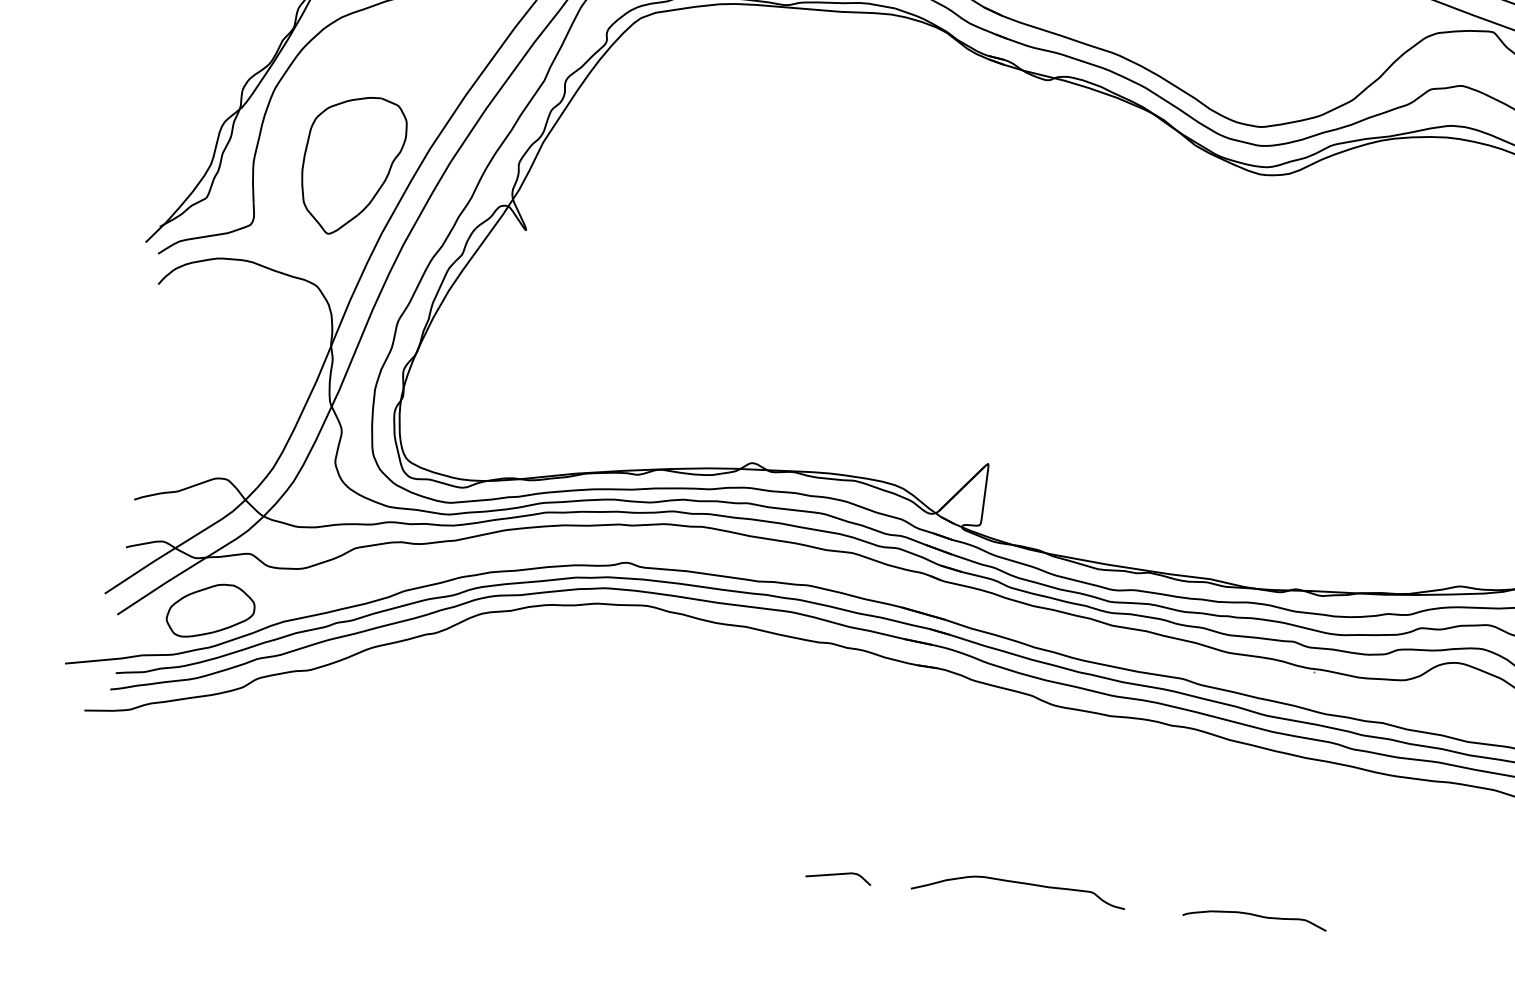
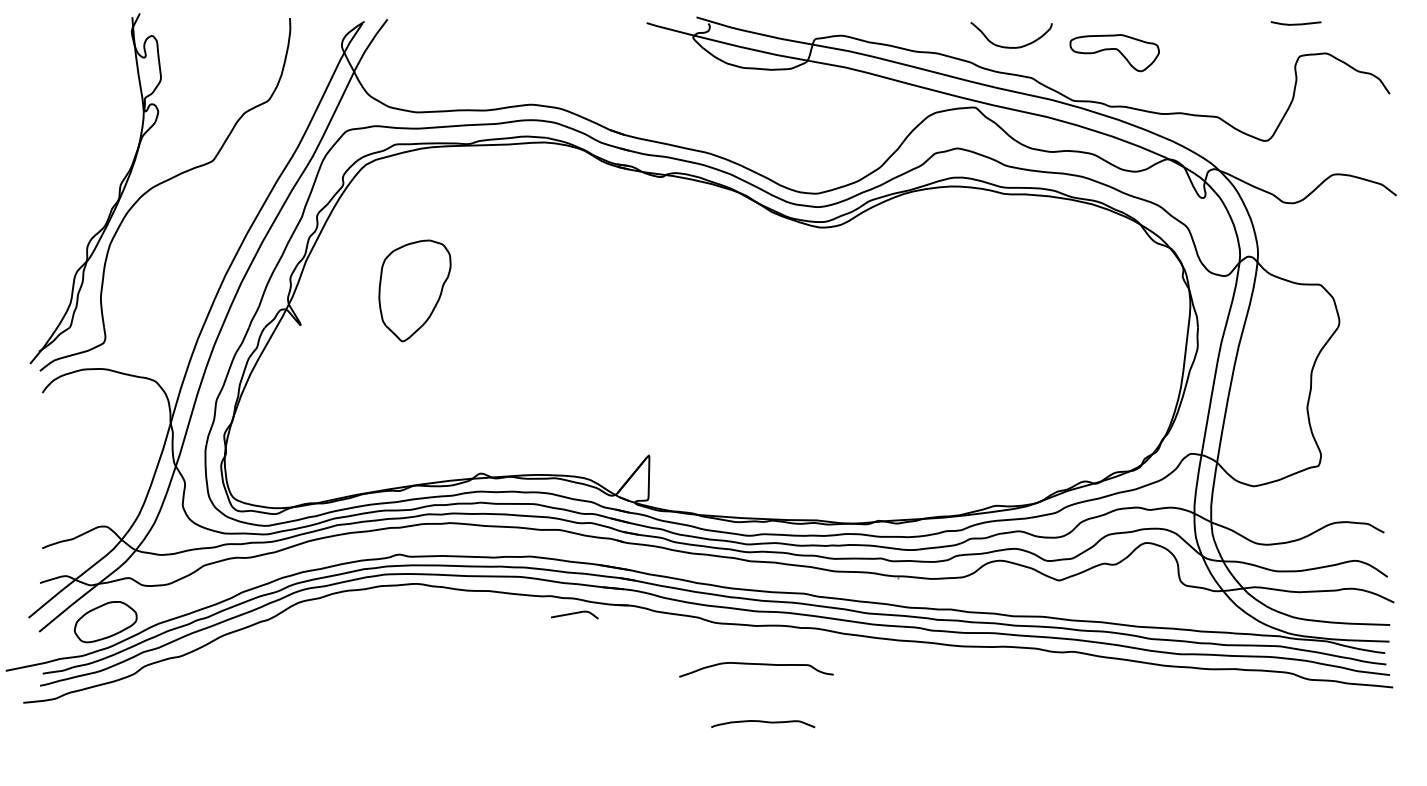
part: (352, 165) -> (414, 290), moved
curve: (838, 875) -> (574, 614), moved
curve: (1019, 883) -> (756, 664), moved
curve: (1255, 916) -> (763, 722), moved

